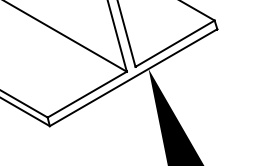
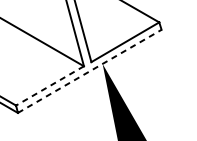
line: (133, 77) -> (89, 71), solid -> dashed
line: (87, 94) -> (50, 85), solid -> dashed

